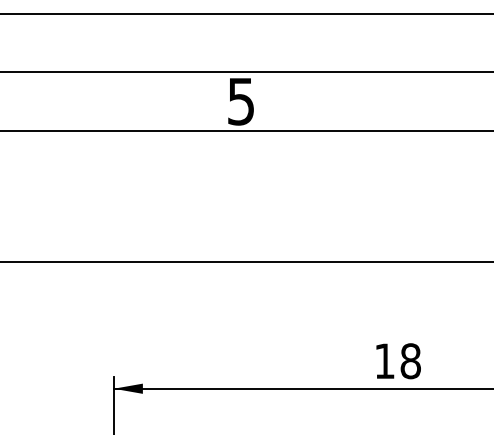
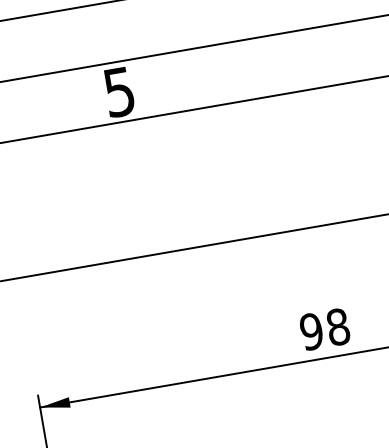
text: (384, 361) -> (311, 332), 18 -> 98

